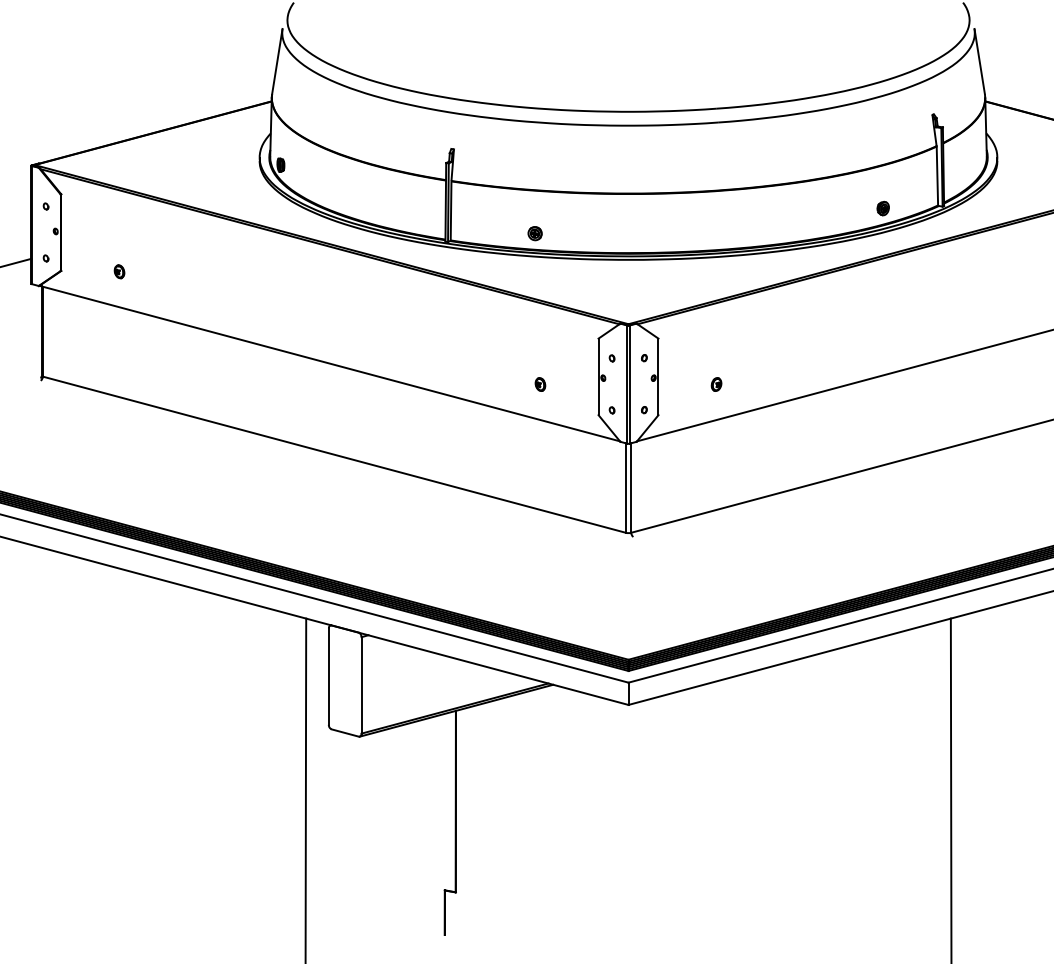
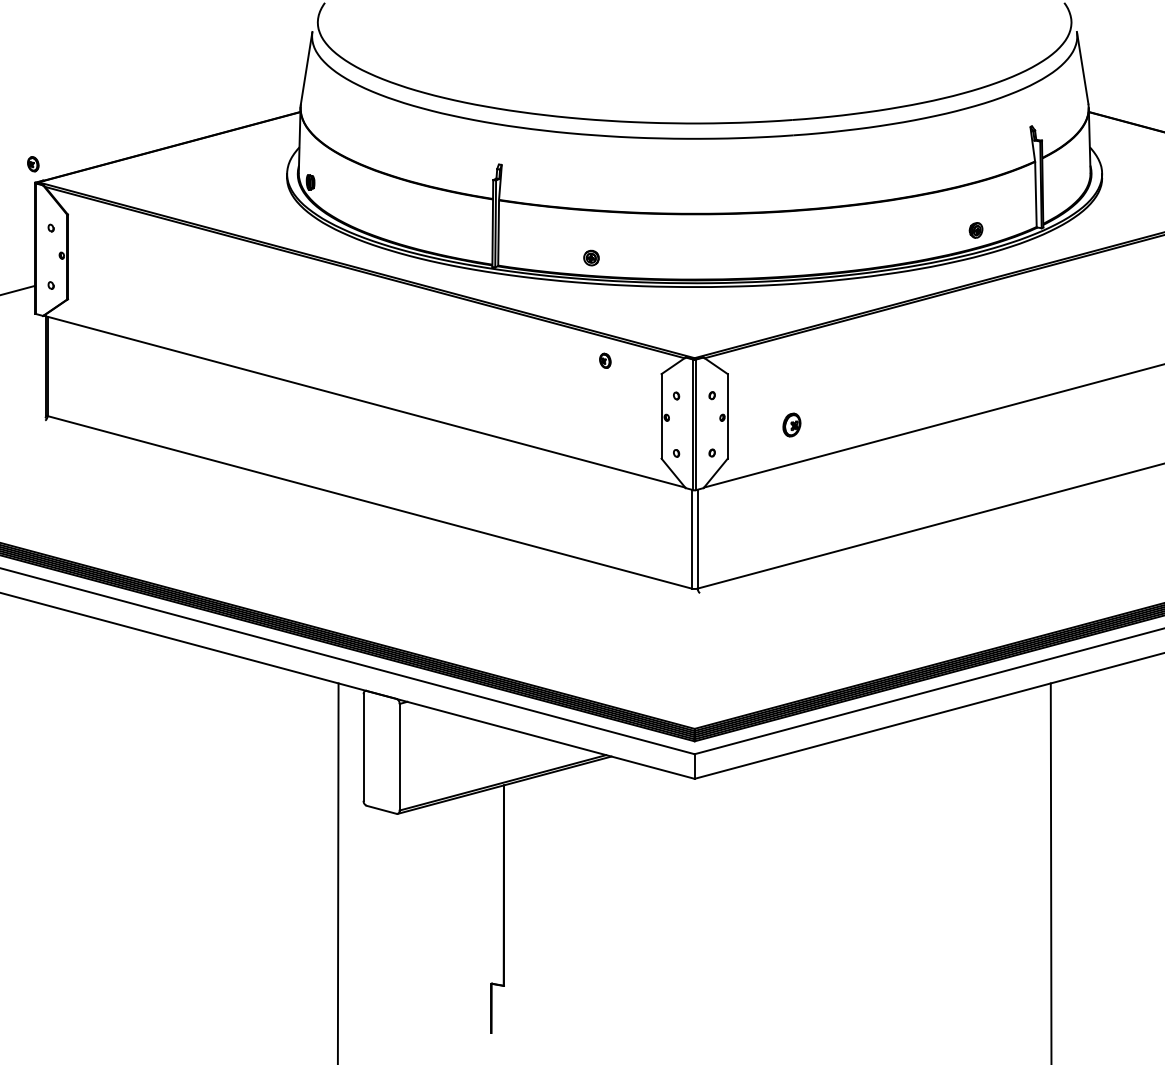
part: (119, 272) -> (33, 164), moved
part: (540, 384) -> (605, 360), moved
part: (716, 384) -> (791, 424), size x1.6

